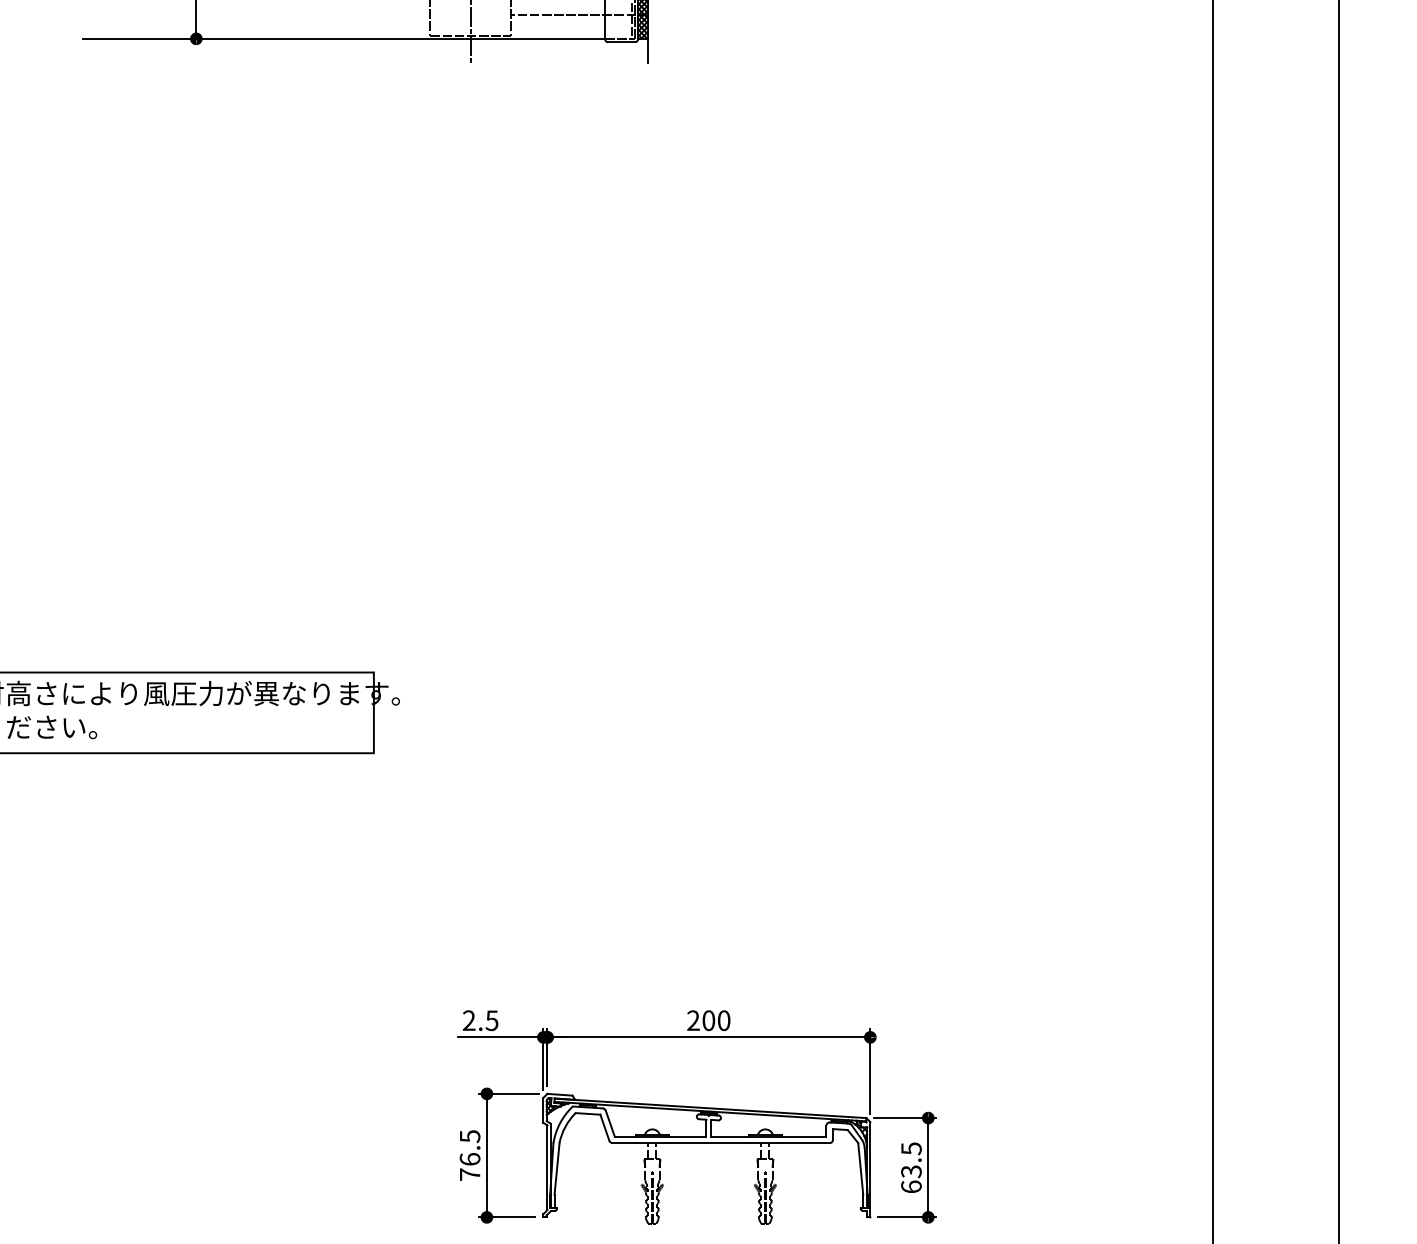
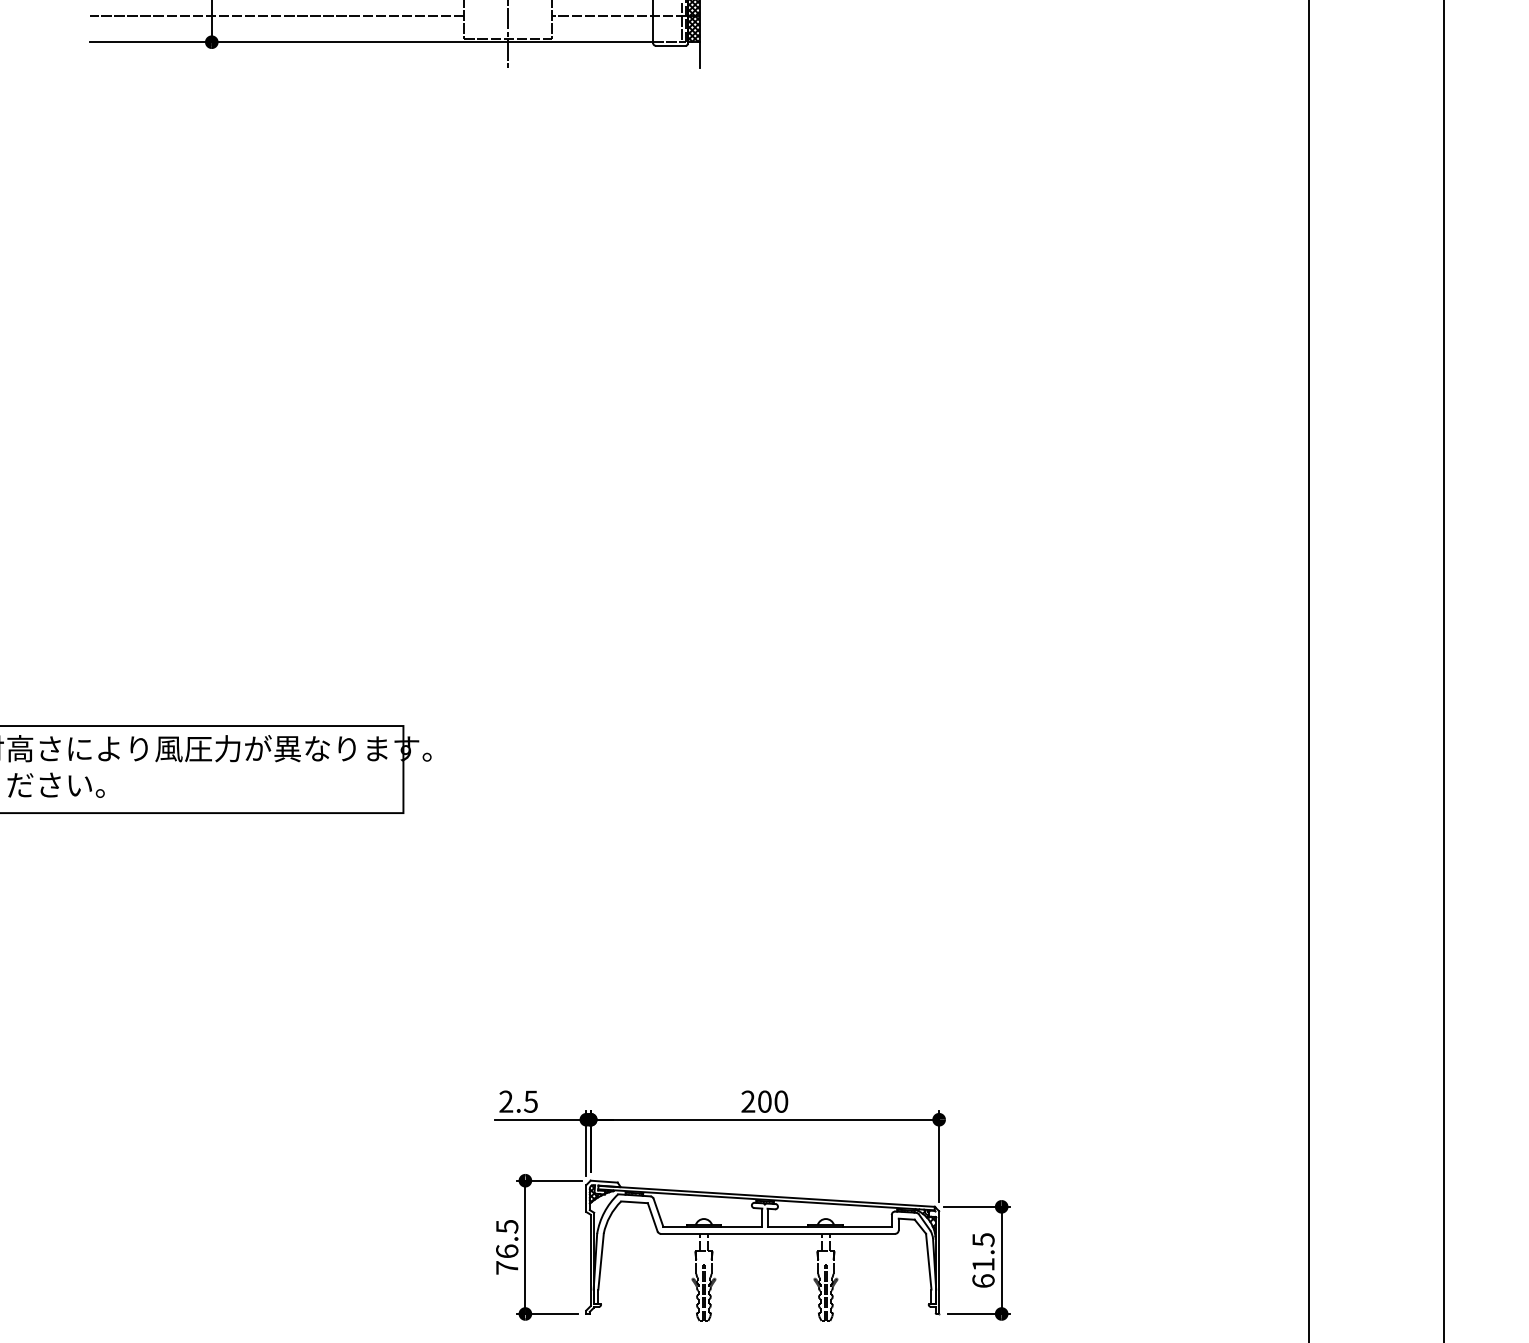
line: (256, 15) -> (276, 16), added
text: (911, 1171) -> (983, 1264), 63.5 -> 61.5

